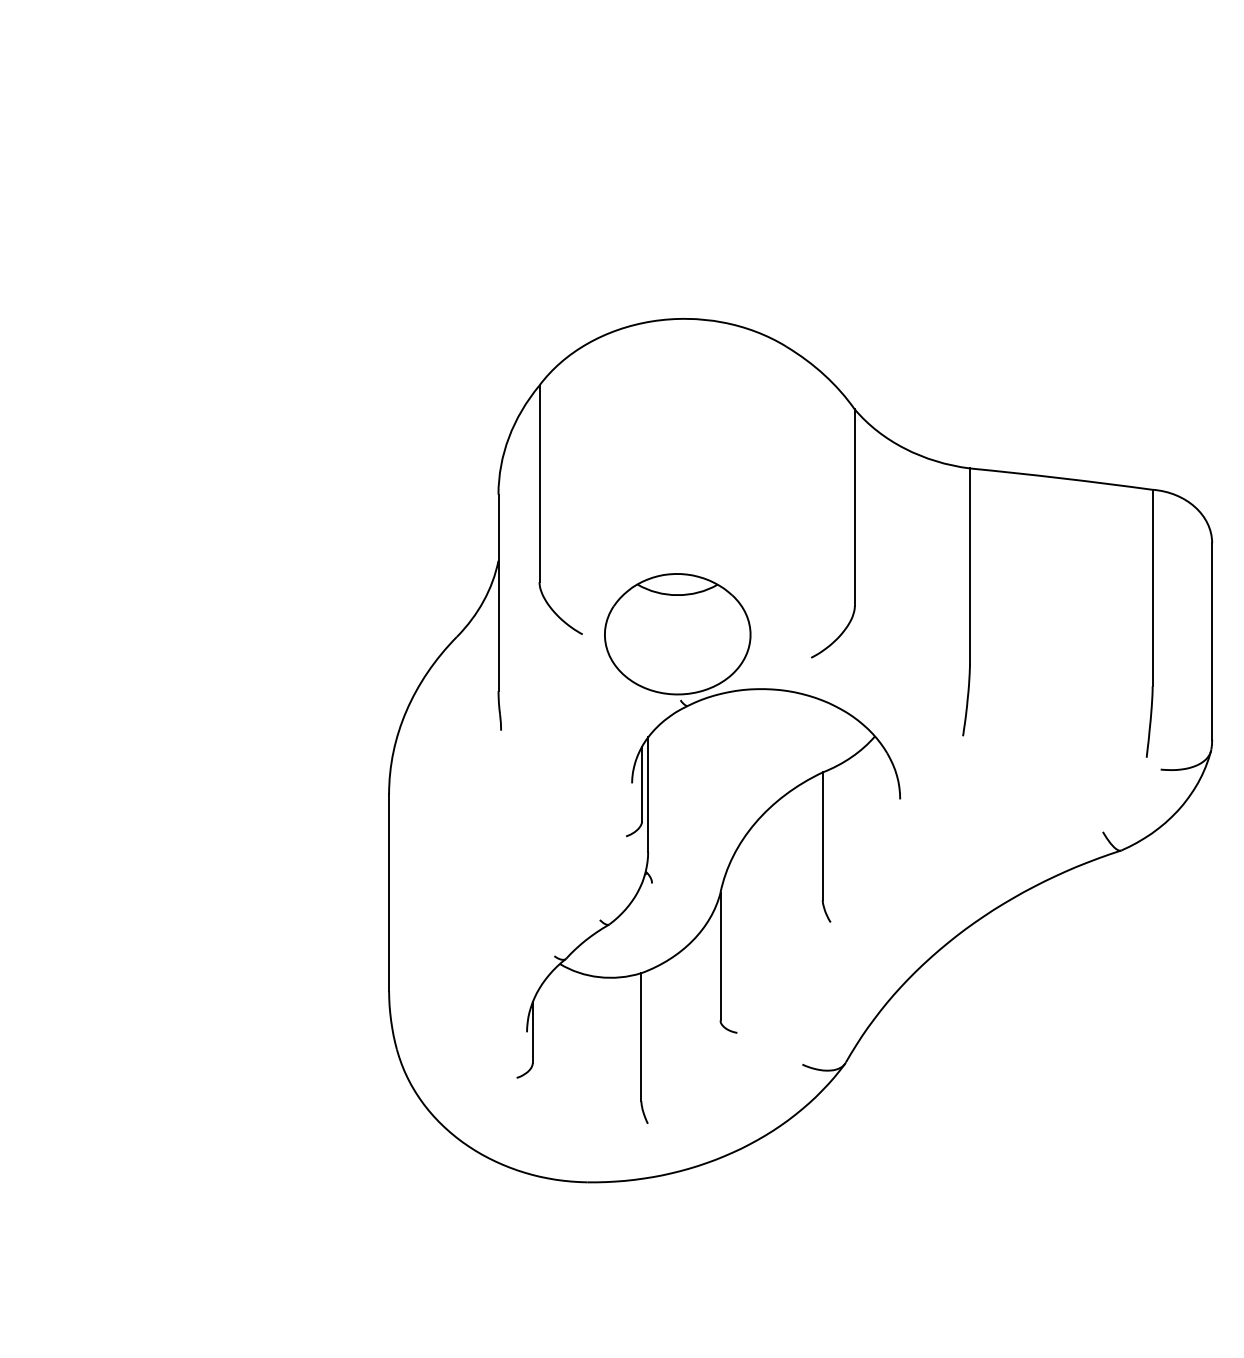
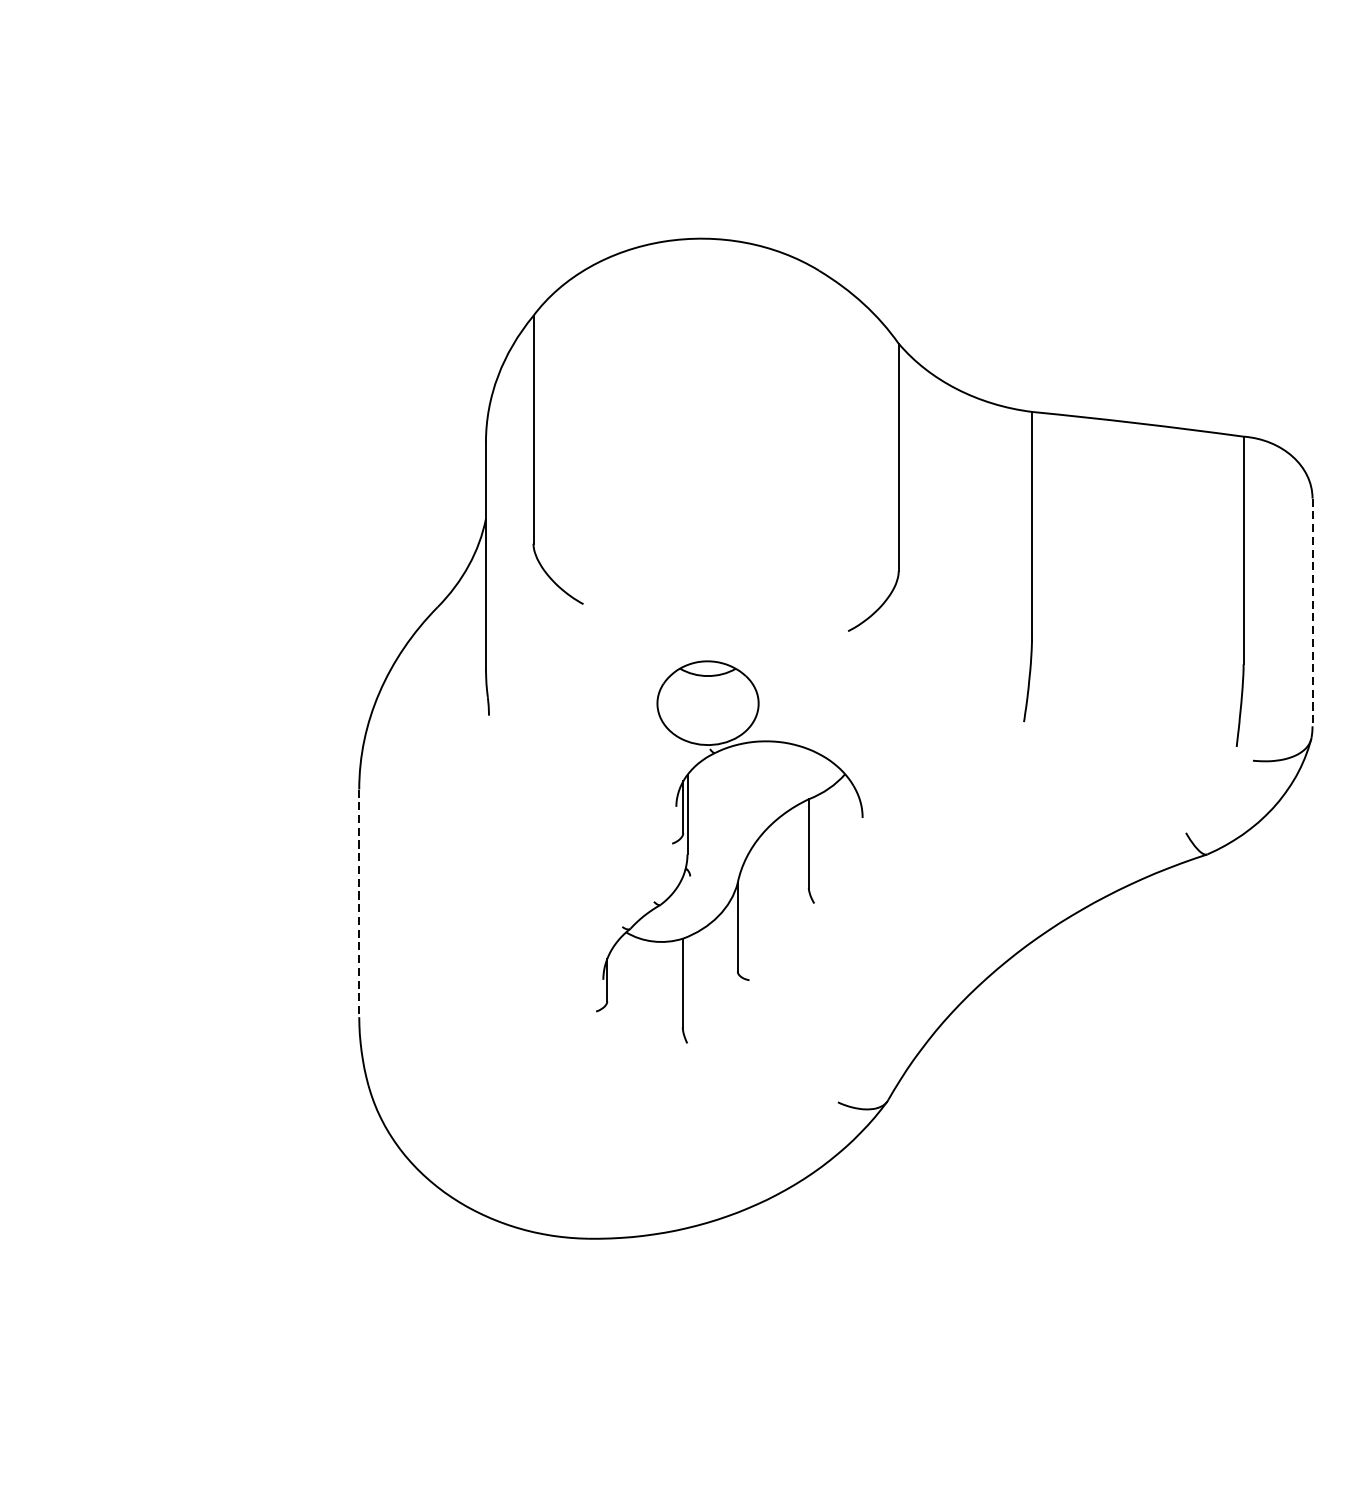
line: (1212, 642) -> (1312, 613), solid -> dashed
part: (708, 848) -> (729, 852), size x0.6
line: (389, 893) -> (359, 904), solid -> dashed

